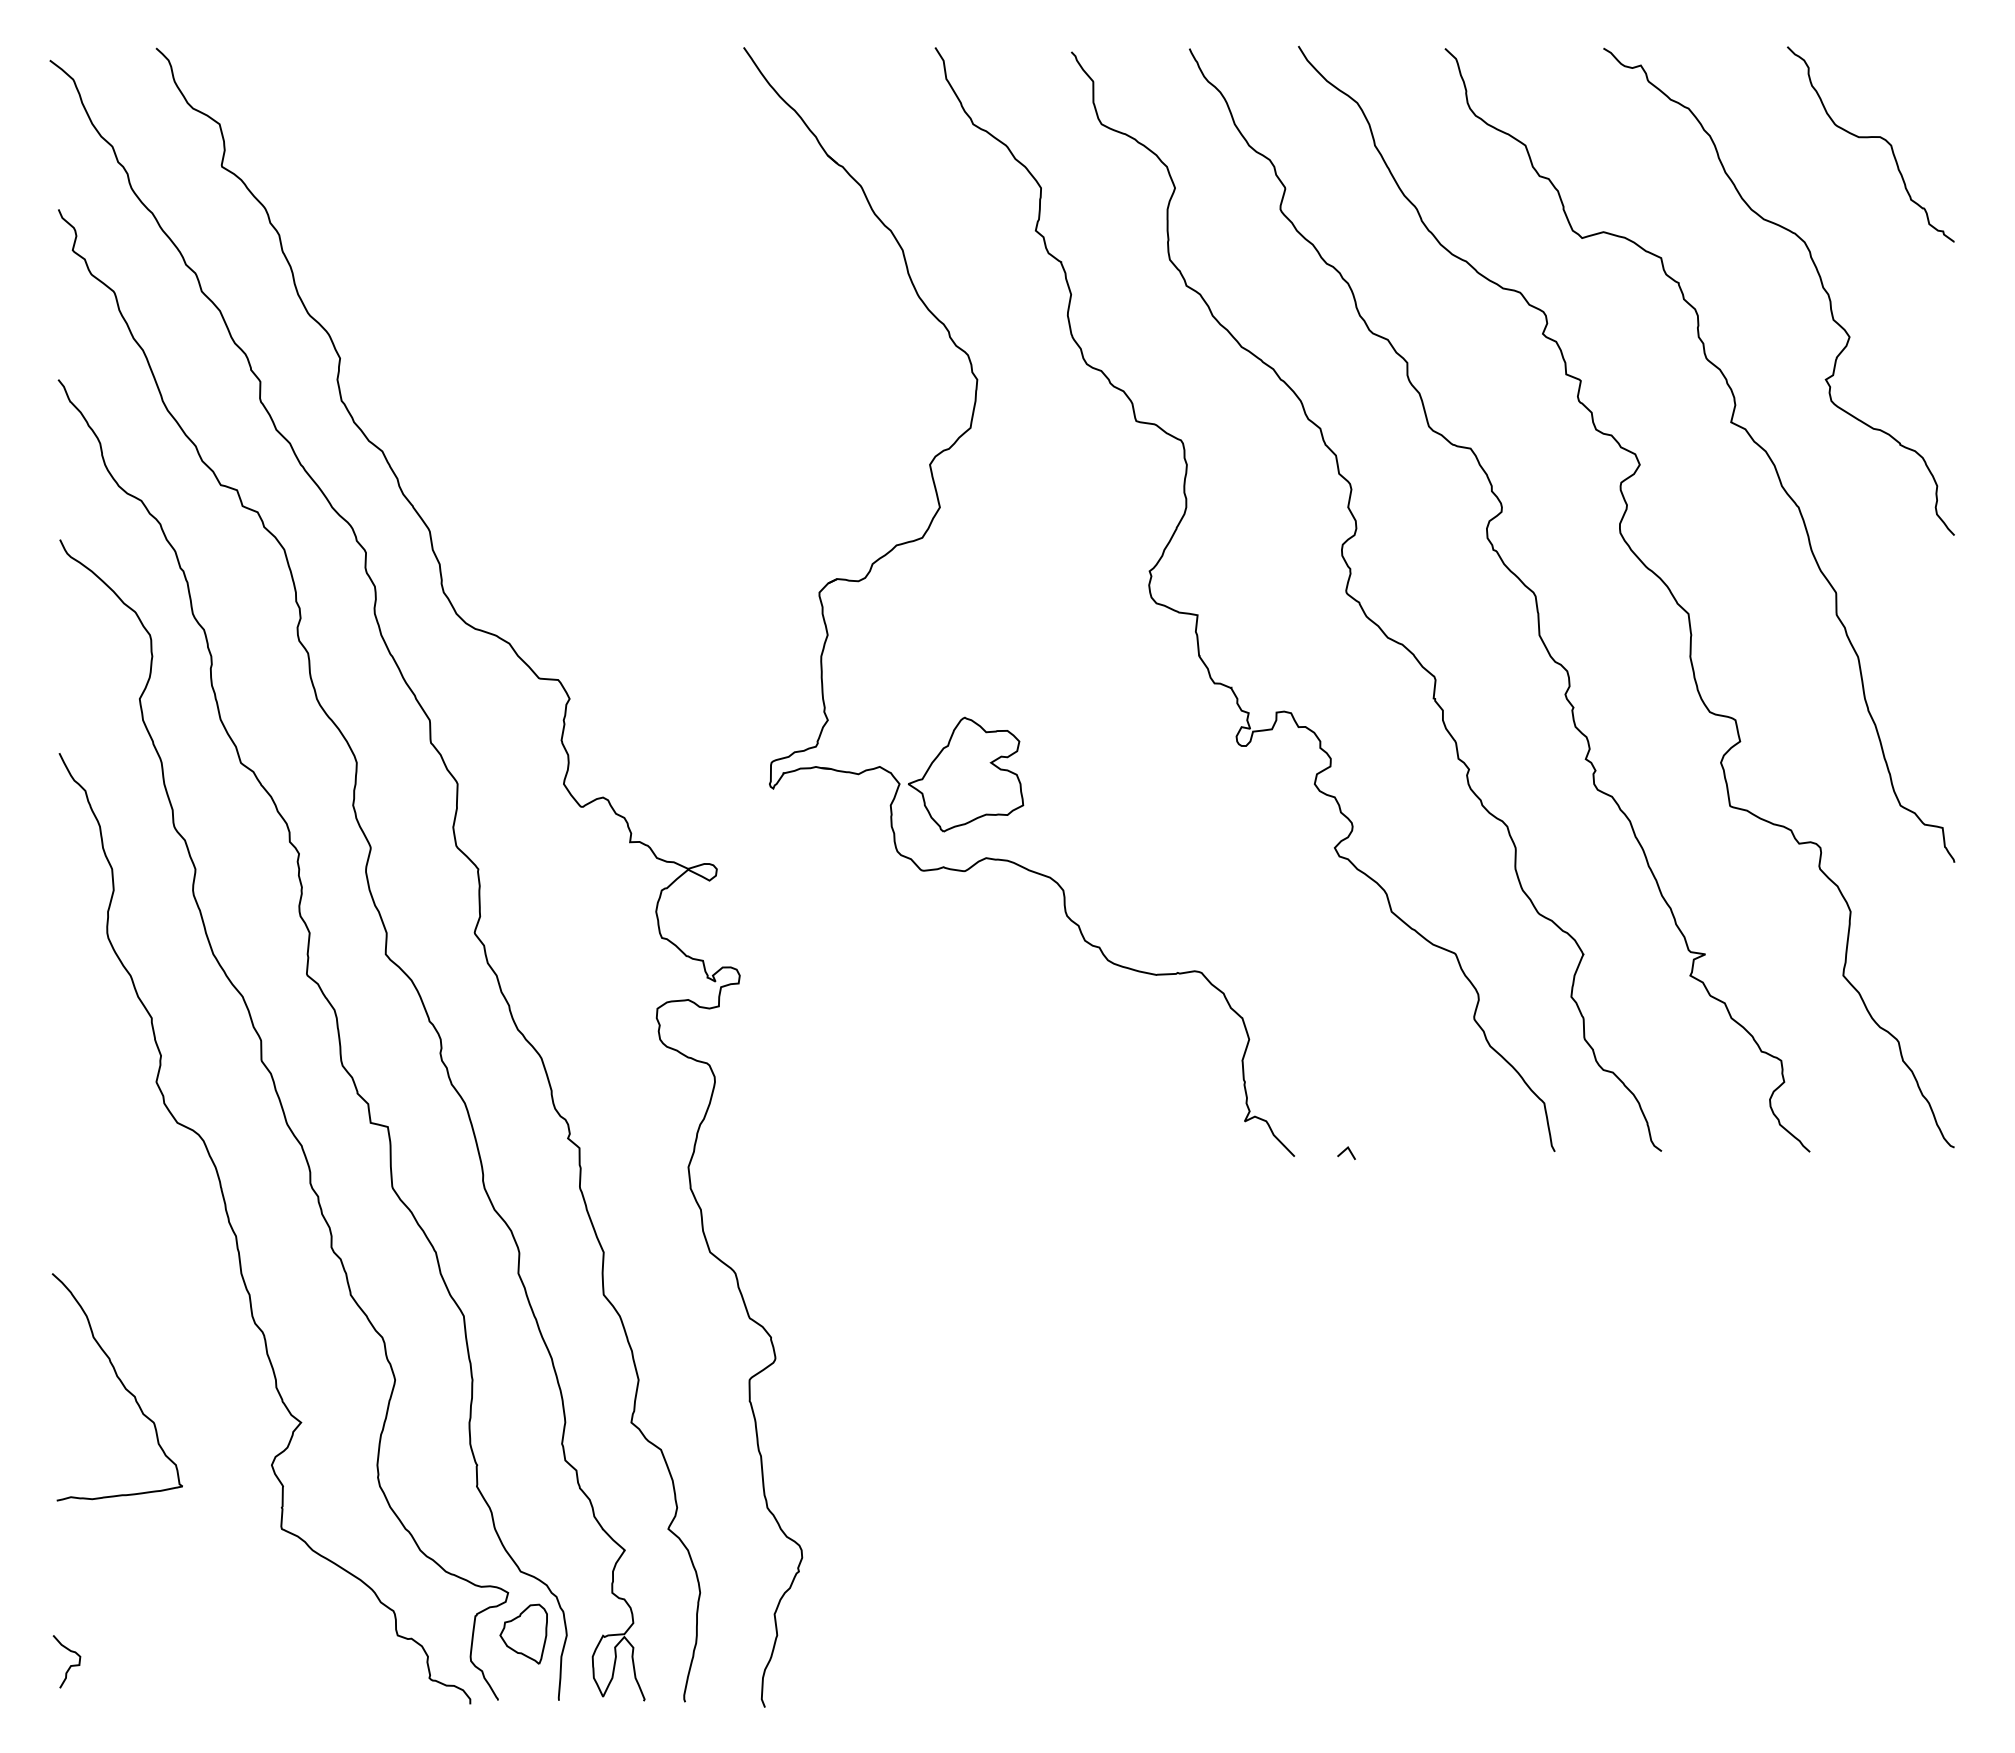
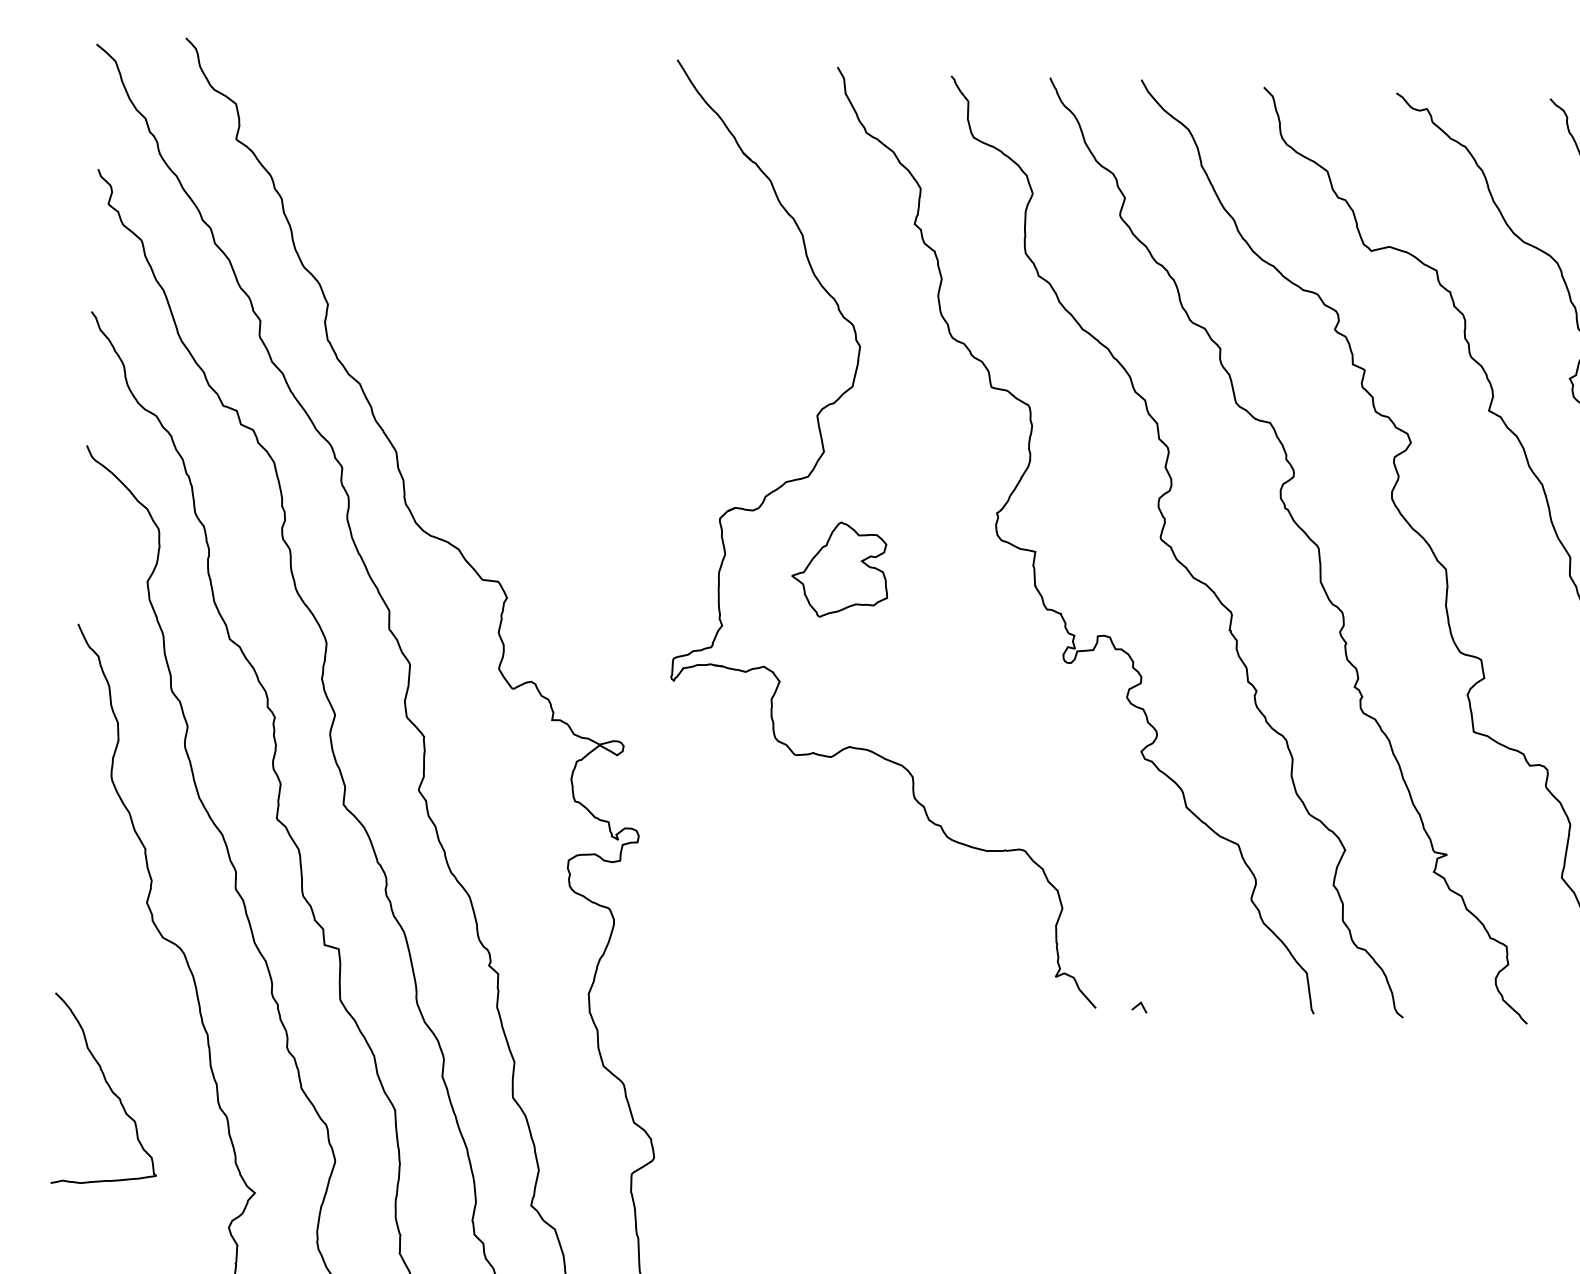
part: (966, 774) -> (840, 570), moved
curve: (121, 1384) -> (109, 1088), moved

